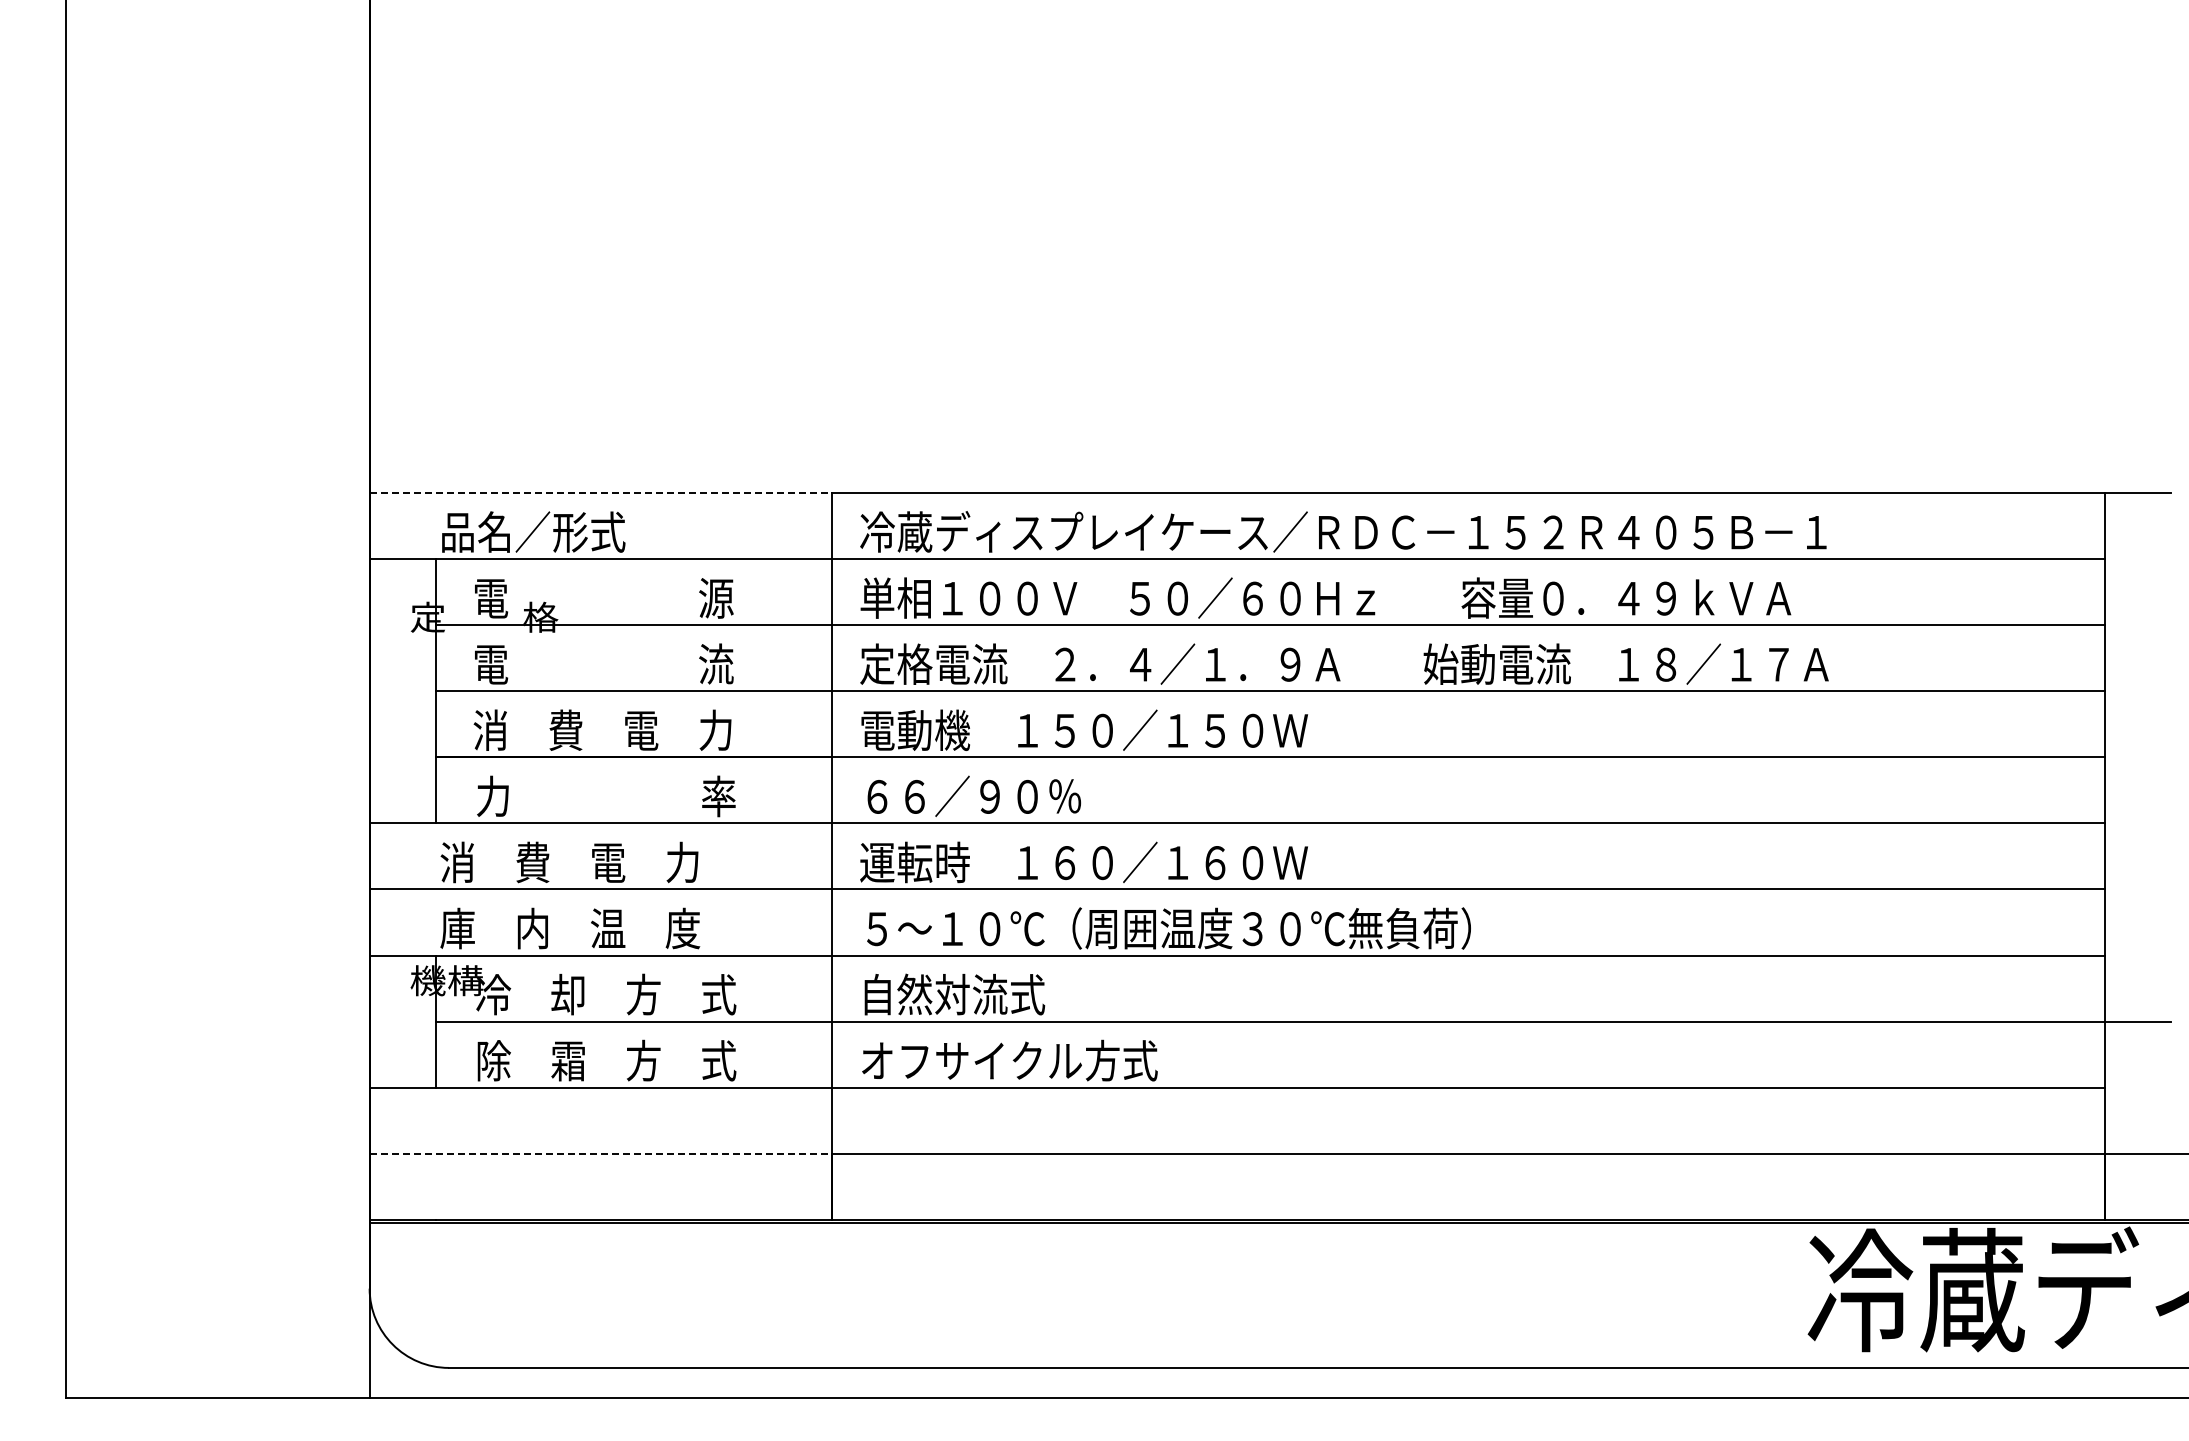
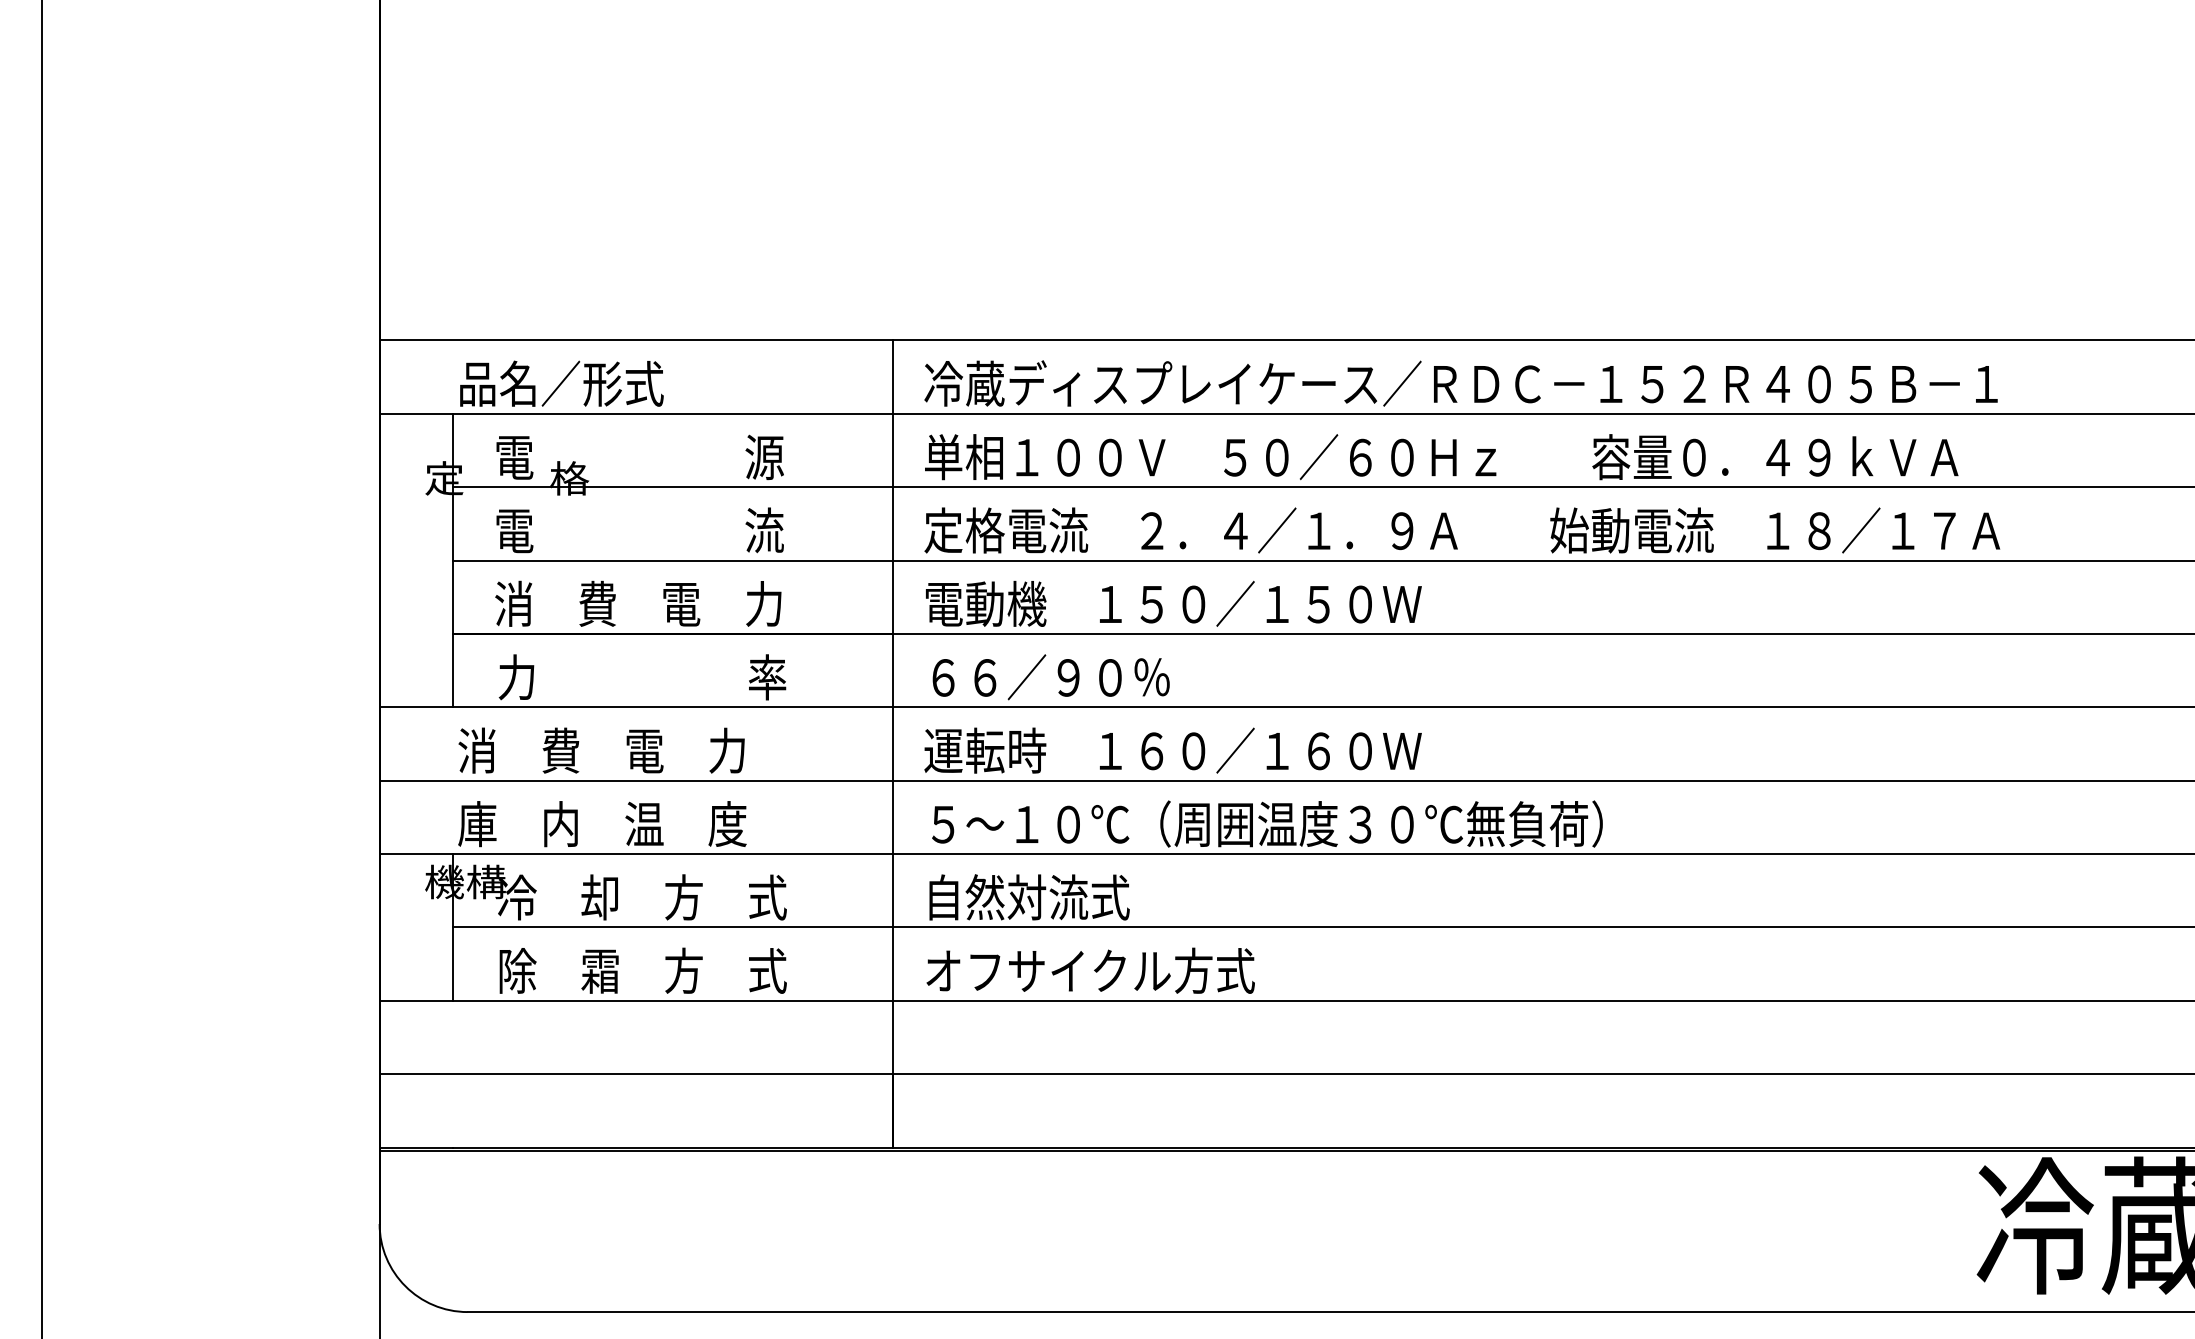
line: (601, 493) -> (637, 340), dashed -> solid
line: (601, 1153) -> (637, 1073), dashed -> solid

